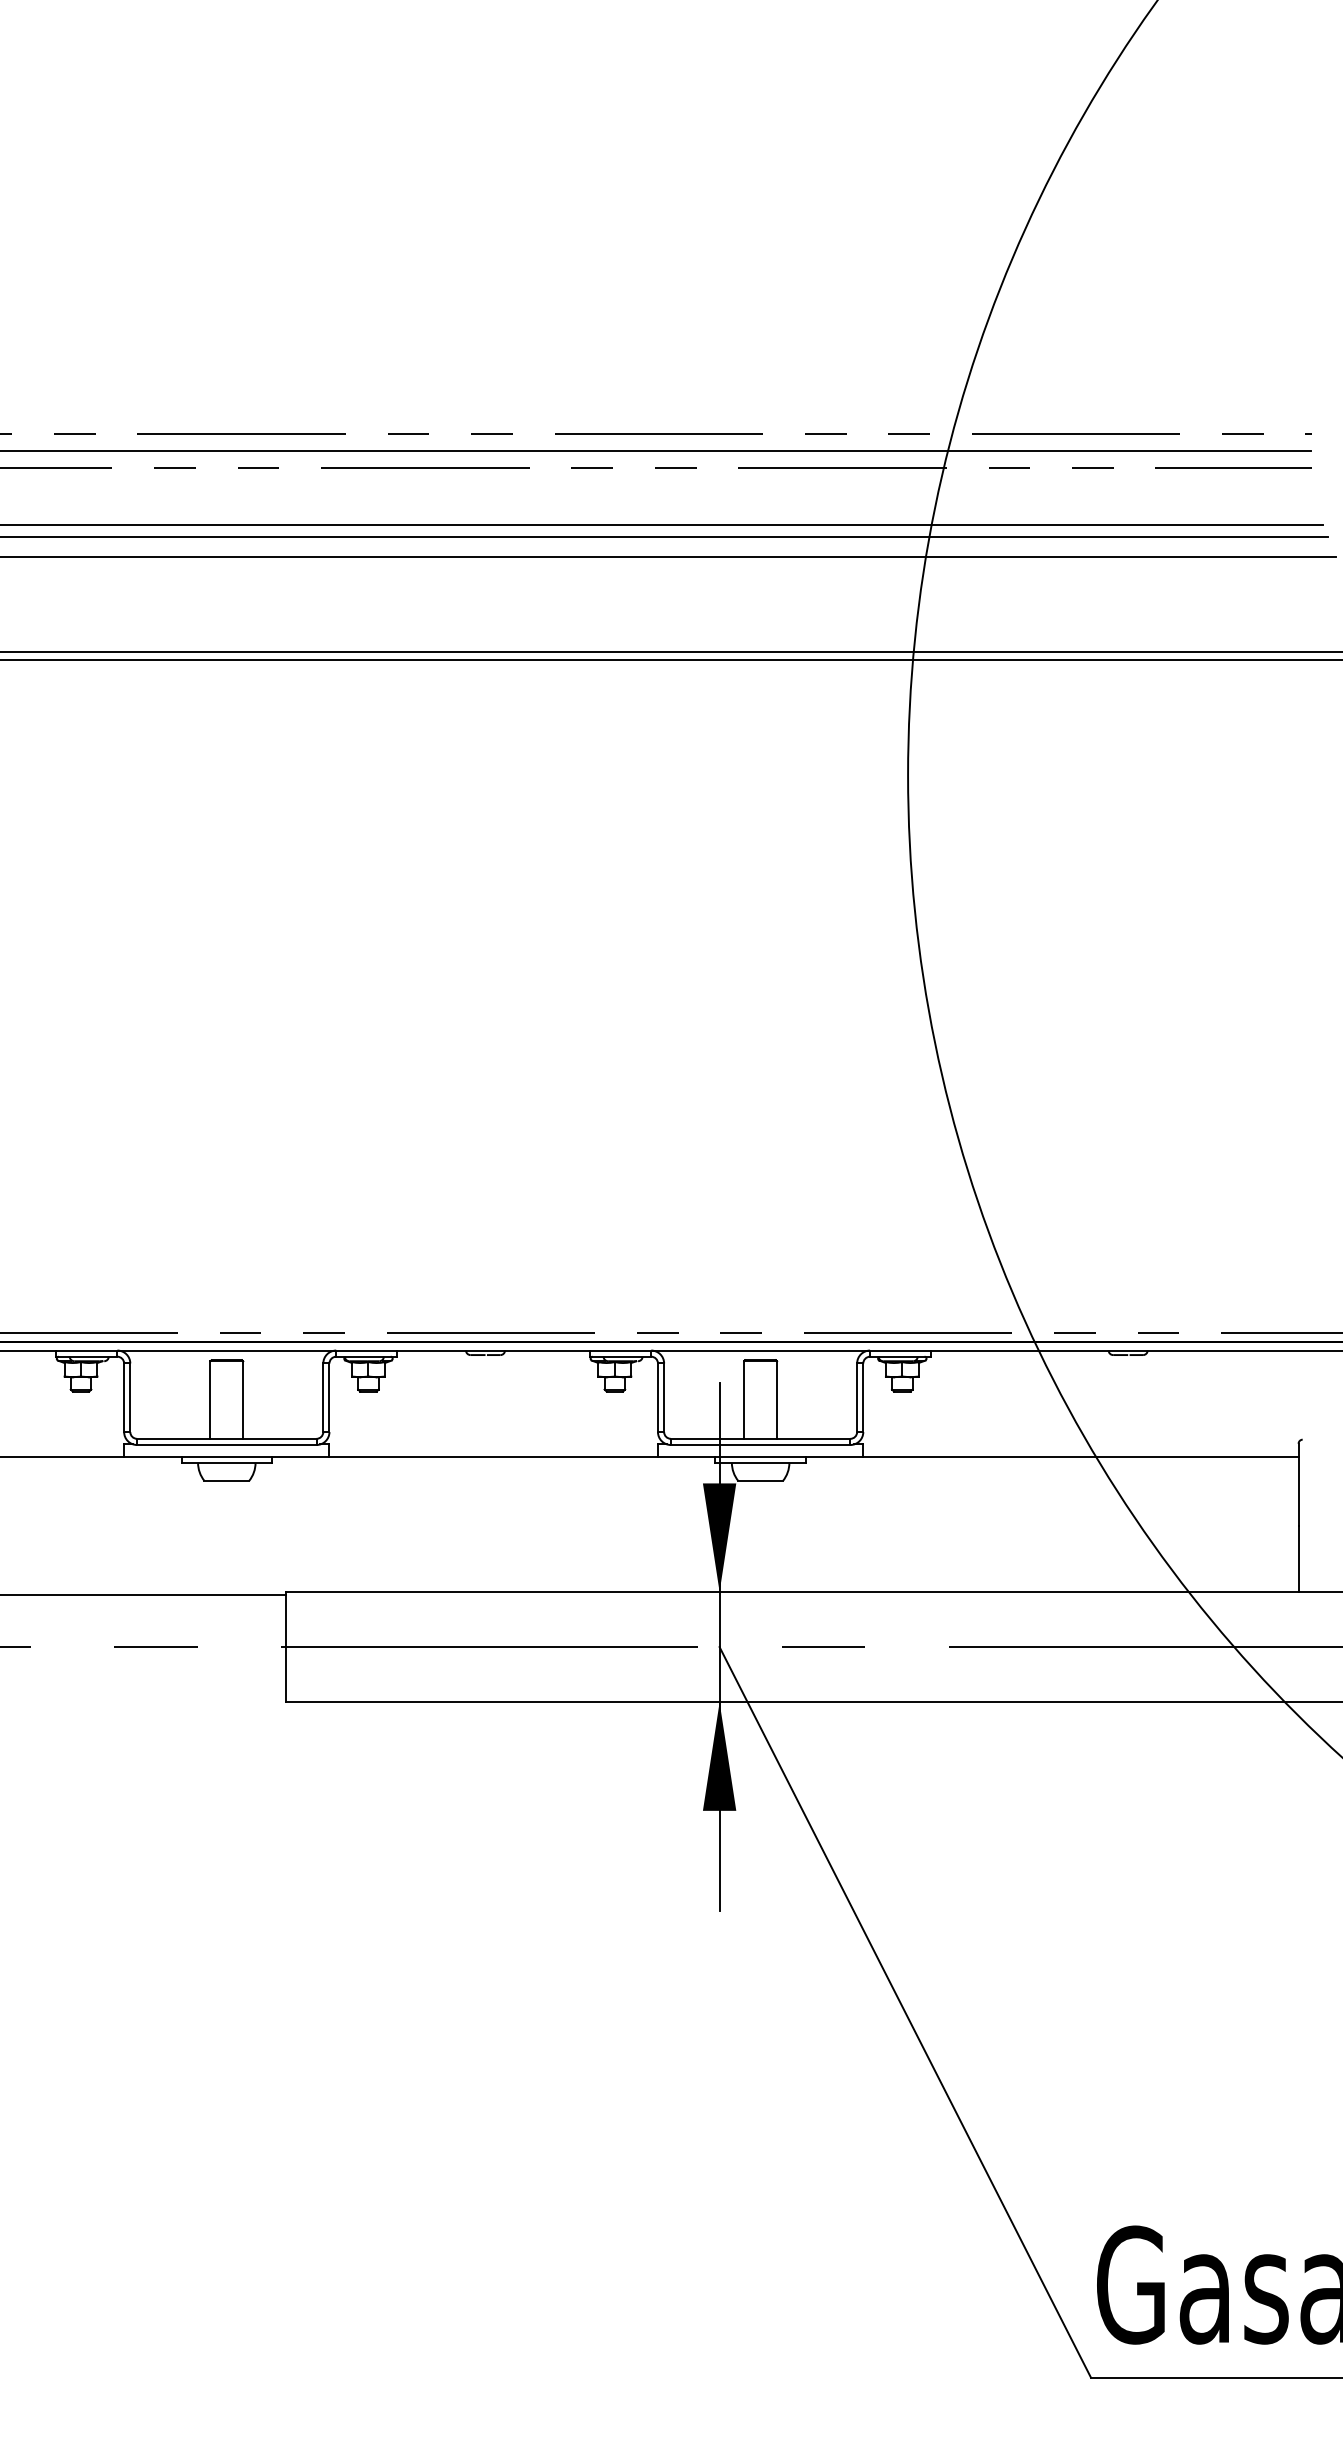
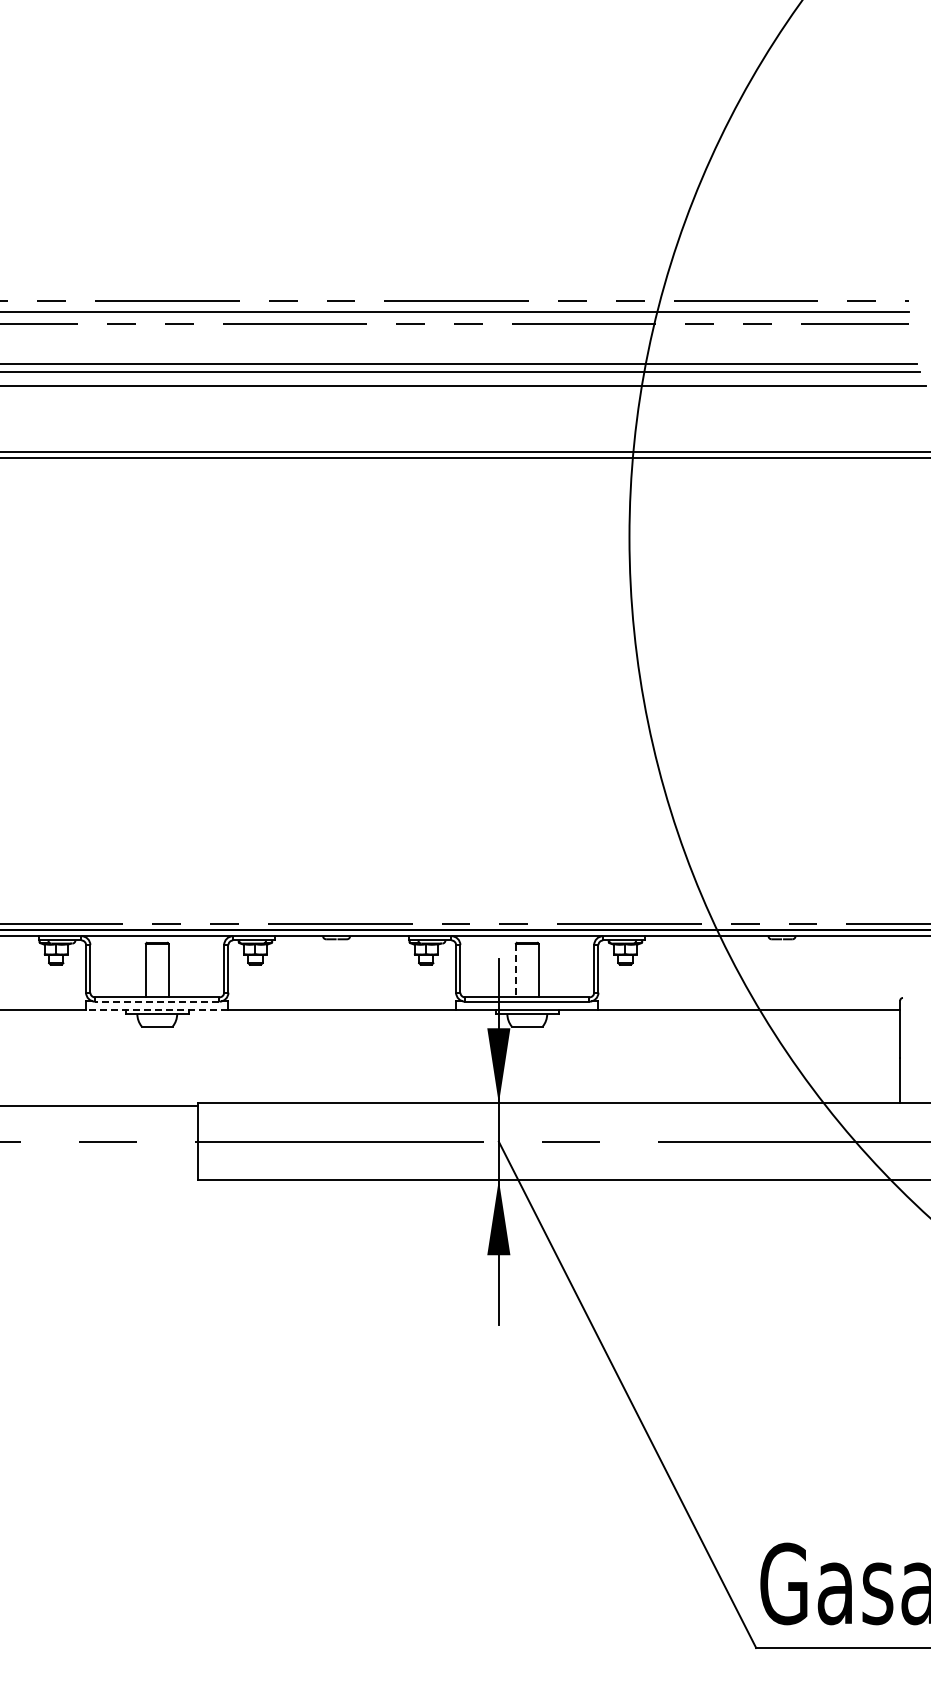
line: (743, 1400) -> (515, 970), solid -> dashed
line: (225, 1444) -> (156, 1001), solid -> dashed
line: (225, 1456) -> (156, 1009), solid -> dashed

